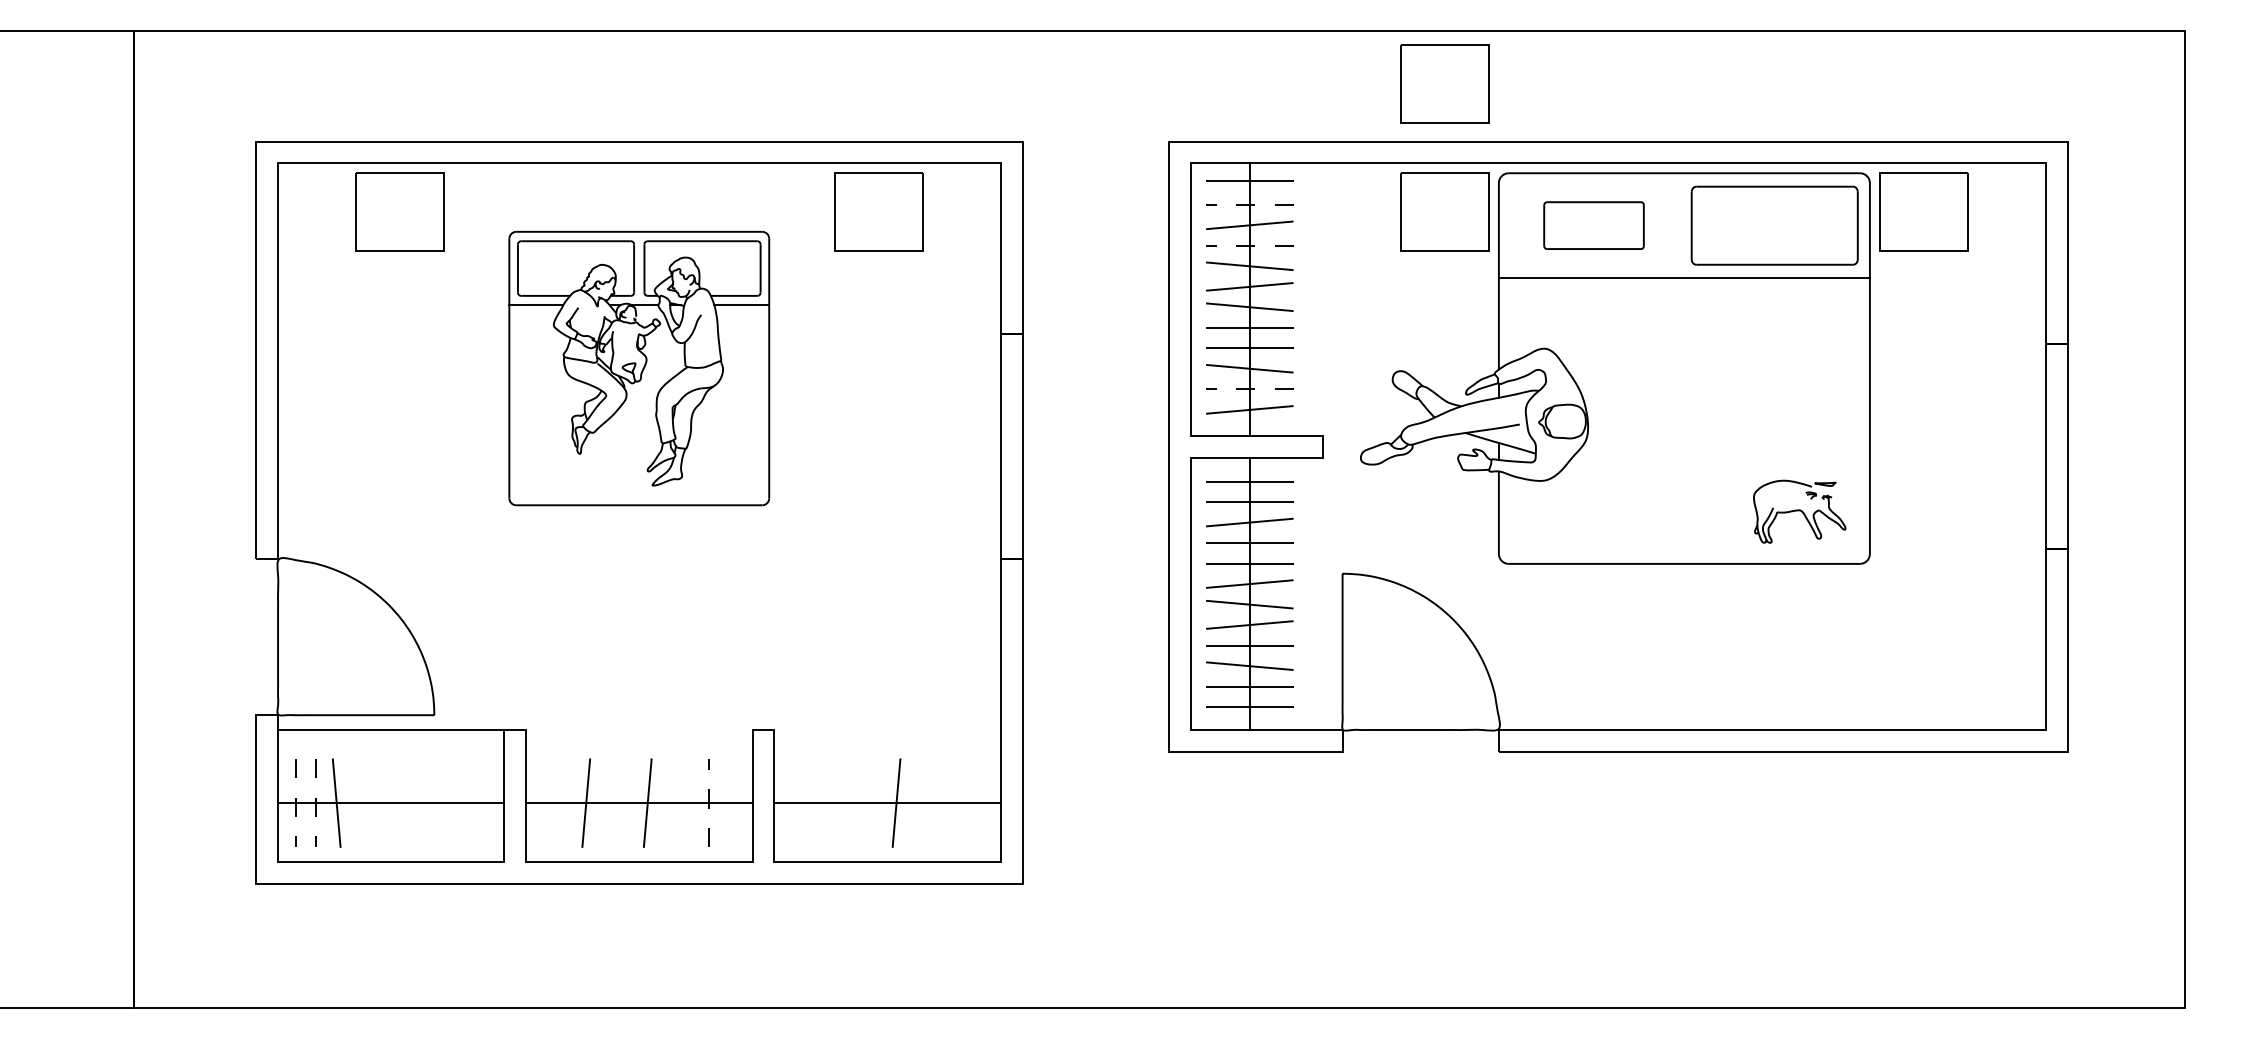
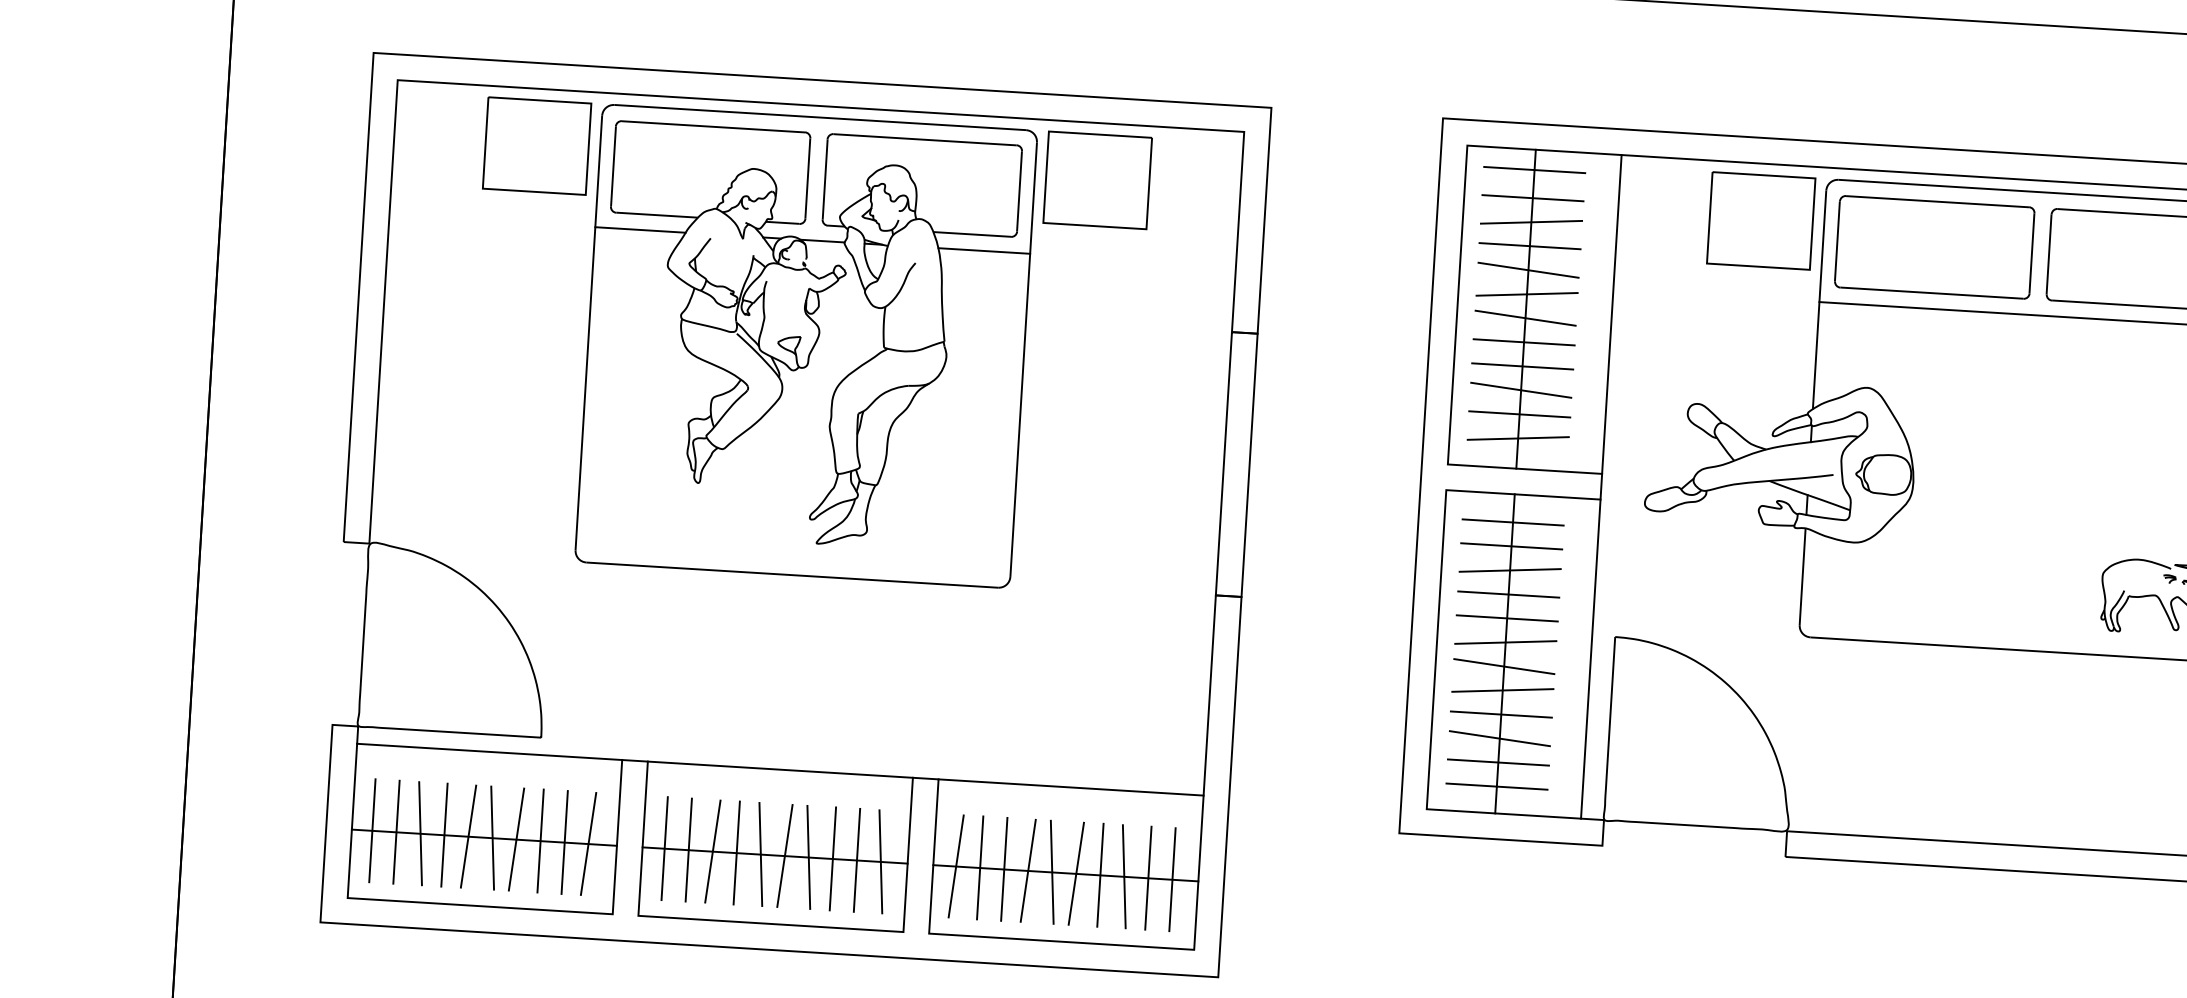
part: (1444, 83) -> (1769, 70), removed
line: (1249, 204) -> (1532, 197), dashed -> solid
part: (1593, 225) -> (1934, 247), size x1.67
line: (1249, 245) -> (1529, 245), dashed -> solid
line: (1322, 299) -> (1611, 314), added
part: (638, 368) -> (805, 346), size x1.43
line: (1249, 389) -> (1519, 414), dashed -> solid
line: (1322, 593) -> (1590, 658), added
line: (639, 730) -> (780, 770), added
line: (887, 730) -> (1070, 788), added
line: (377, 802) -> (468, 835), added
line: (398, 802) -> (493, 837), added
line: (418, 802) -> (516, 838), added
line: (479, 802) -> (587, 843), added
line: (627, 802) -> (761, 853), added
line: (668, 802) -> (809, 856), added
line: (729, 802) -> (880, 861), added
line: (793, 802) -> (955, 865), added
line: (855, 802) -> (1028, 870), added
line: (875, 802) -> (1051, 871), added
line: (937, 802) -> (1124, 875), added
line: (295, 803) -> (372, 831), dashed -> solid
line: (316, 803) -> (396, 832), dashed -> solid
line: (357, 803) -> (444, 835), added
line: (439, 803) -> (540, 841), added
line: (459, 803) -> (564, 842), added
line: (545, 803) -> (665, 849), added
line: (565, 803) -> (688, 850), added
line: (606, 803) -> (736, 853), added
line: (688, 803) -> (832, 859), added
line: (709, 803) -> (857, 860), dashed -> solid
line: (814, 803) -> (980, 868), added
line: (835, 803) -> (1004, 869), added
line: (917, 803) -> (1100, 875), added
line: (958, 803) -> (1148, 878), added
line: (978, 803) -> (1172, 880), added

